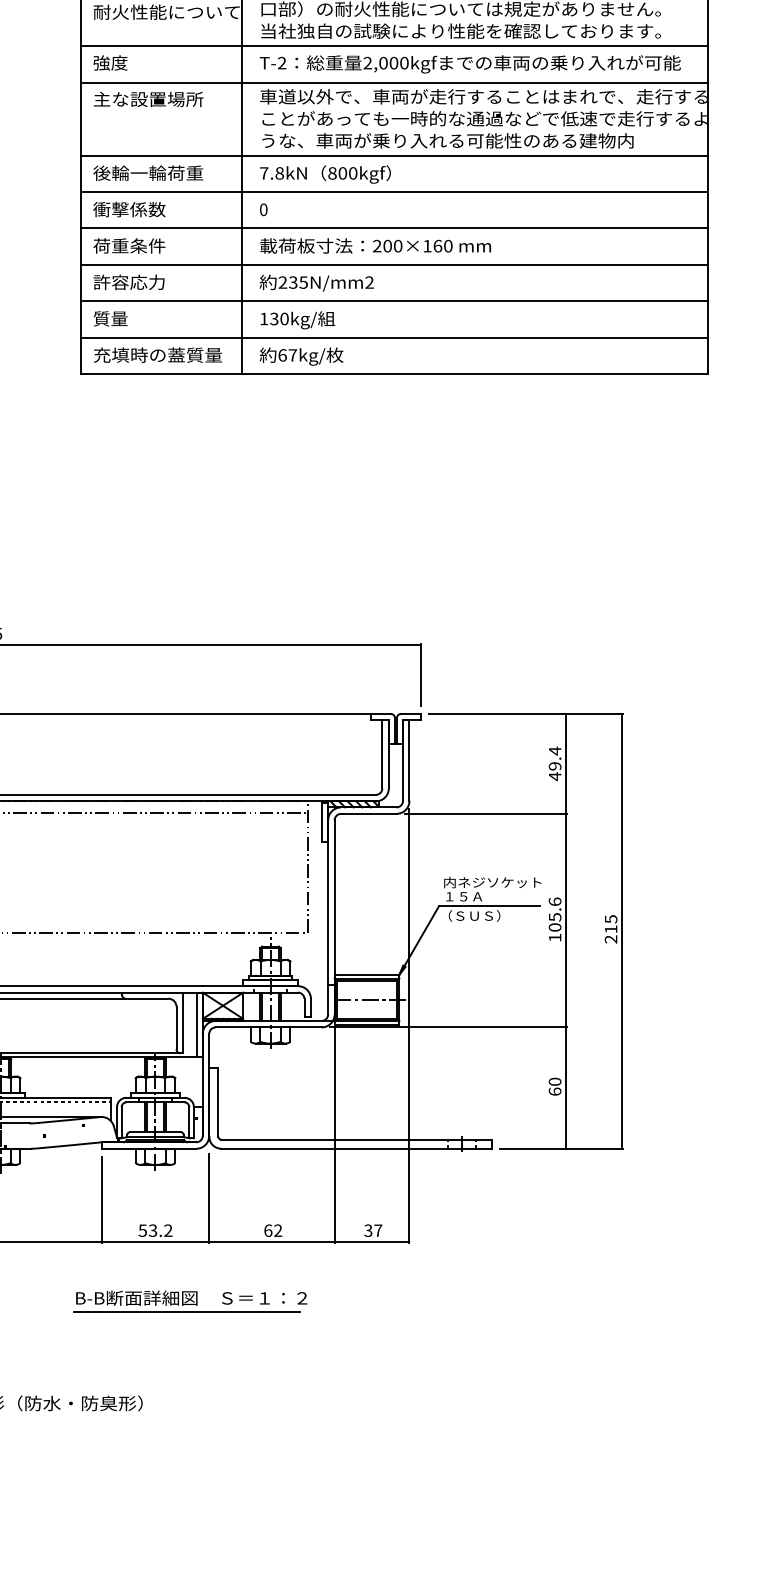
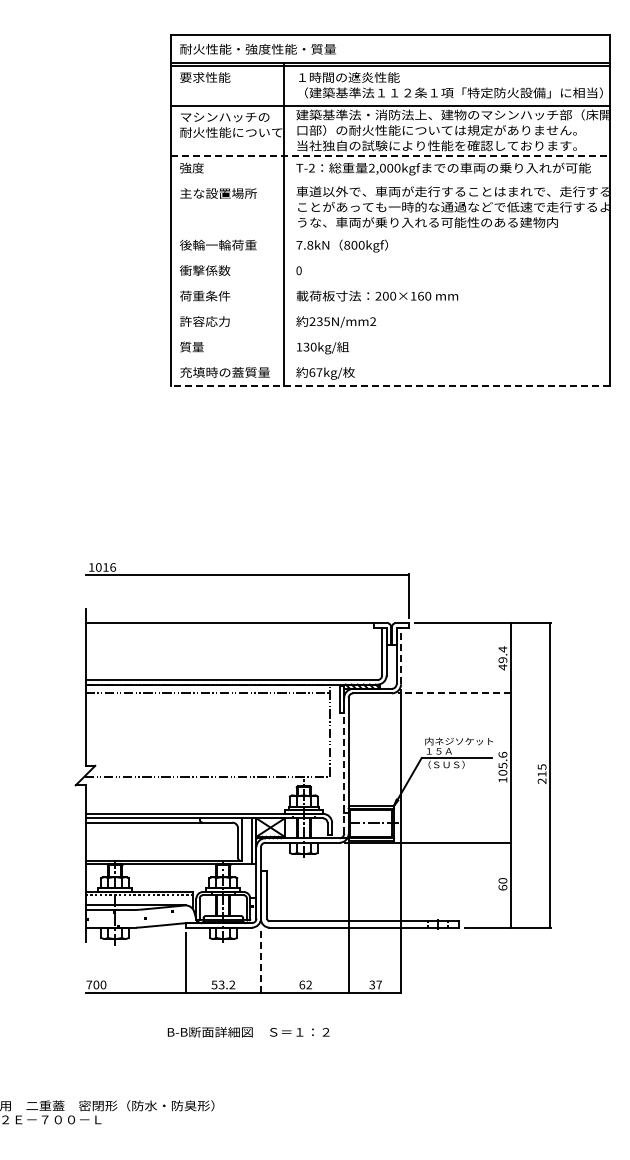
line: (394, 46) -> (390, 156), solid -> dashed
line: (392, 82) -> (389, 181), removed
line: (392, 155) -> (389, 232), removed
line: (392, 192) -> (389, 258), removed
line: (392, 228) -> (389, 283), removed
line: (392, 265) -> (389, 309), removed
line: (392, 300) -> (389, 334), removed
line: (392, 338) -> (389, 360), removed
line: (392, 373) -> (389, 385), solid -> dashed
line: (410, 759) -> (401, 655), solid -> dashed
line: (485, 814) -> (454, 693), solid -> dashed
line: (328, 916) -> (344, 765), solid -> dashed
line: (209, 1197) -> (261, 961), solid -> dashed
line: (187, 1311) -> (245, 1041), removed

